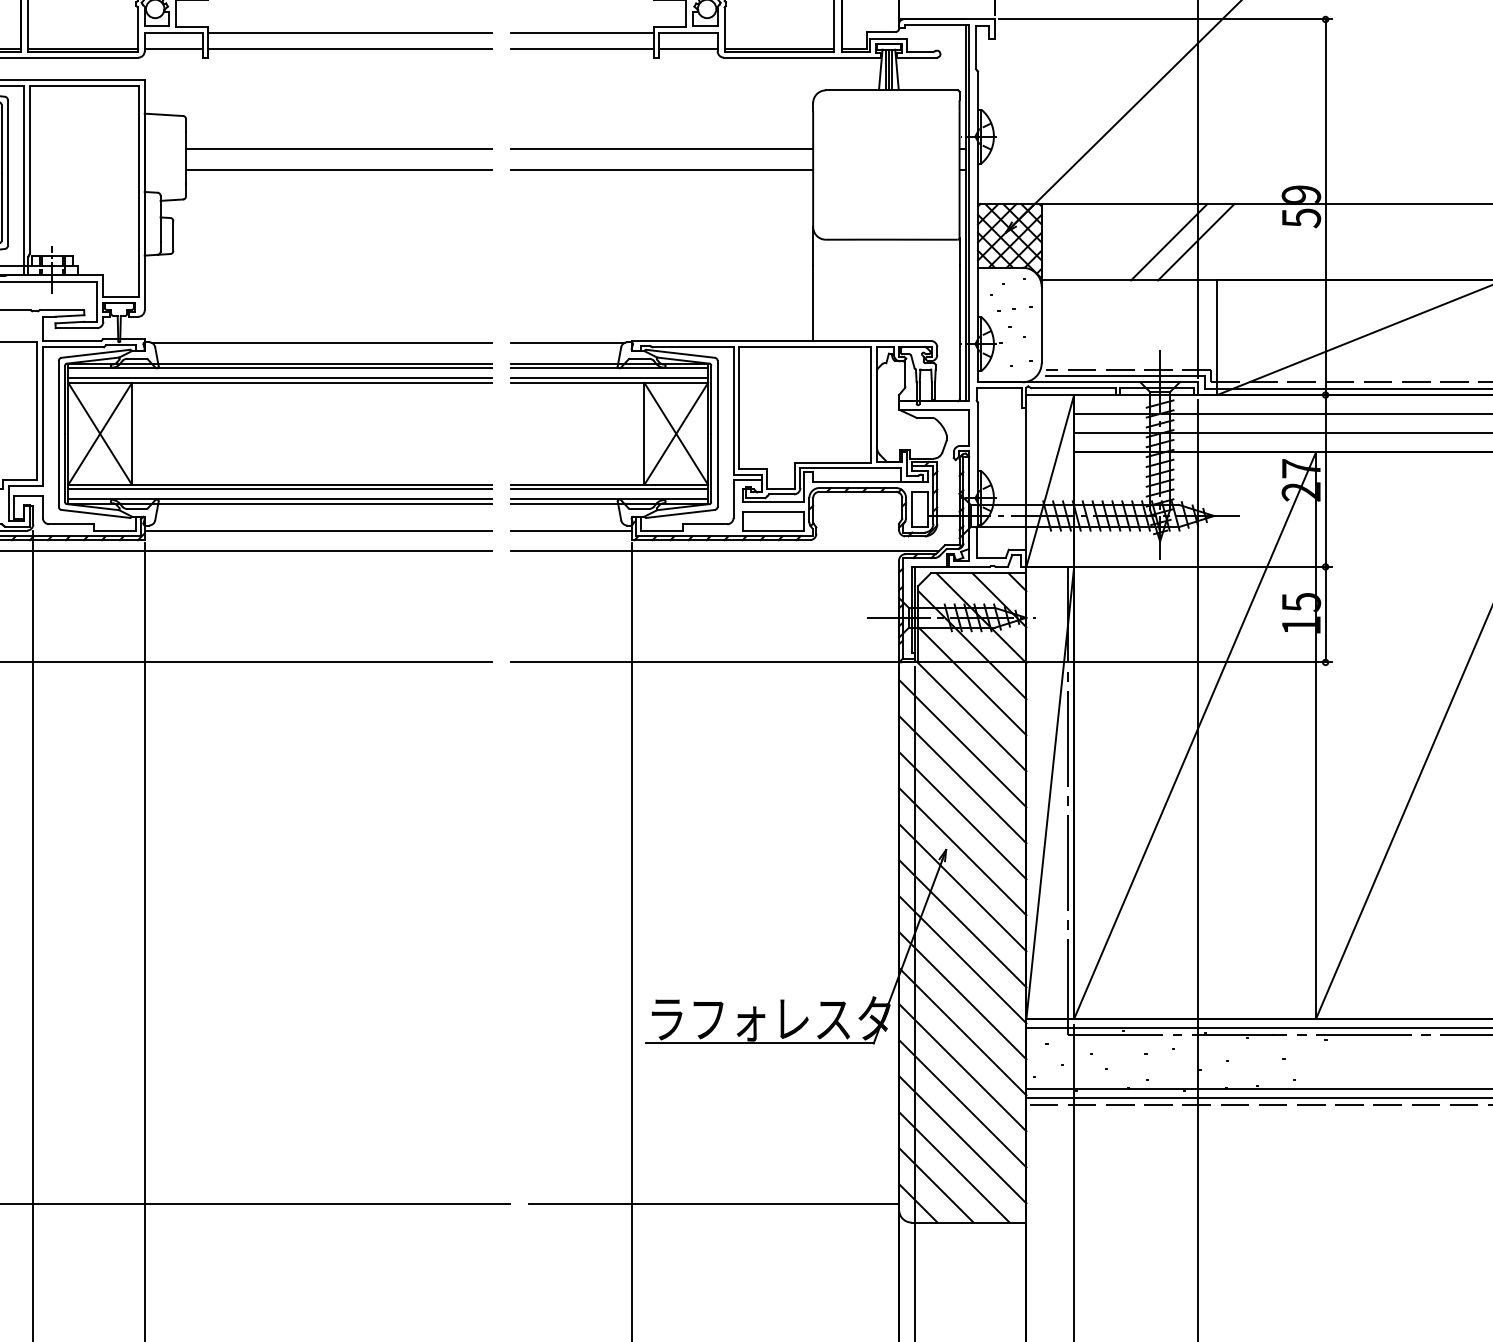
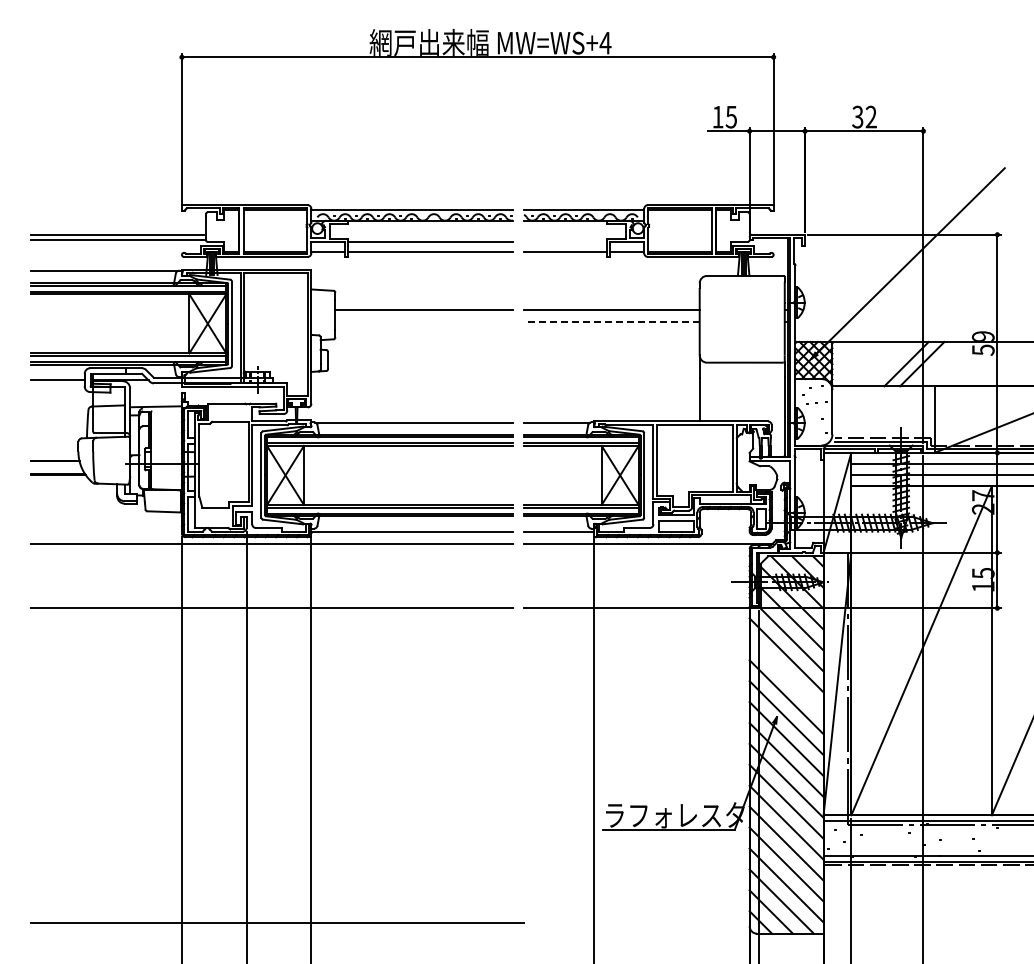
line: (582, 32) -> (565, 242), removed
line: (337, 170) -> (423, 322), removed
line: (661, 170) -> (611, 322), solid -> dashed
line: (962, 779) -> (786, 676), removed
line: (712, 1203) -> (641, 922), removed

